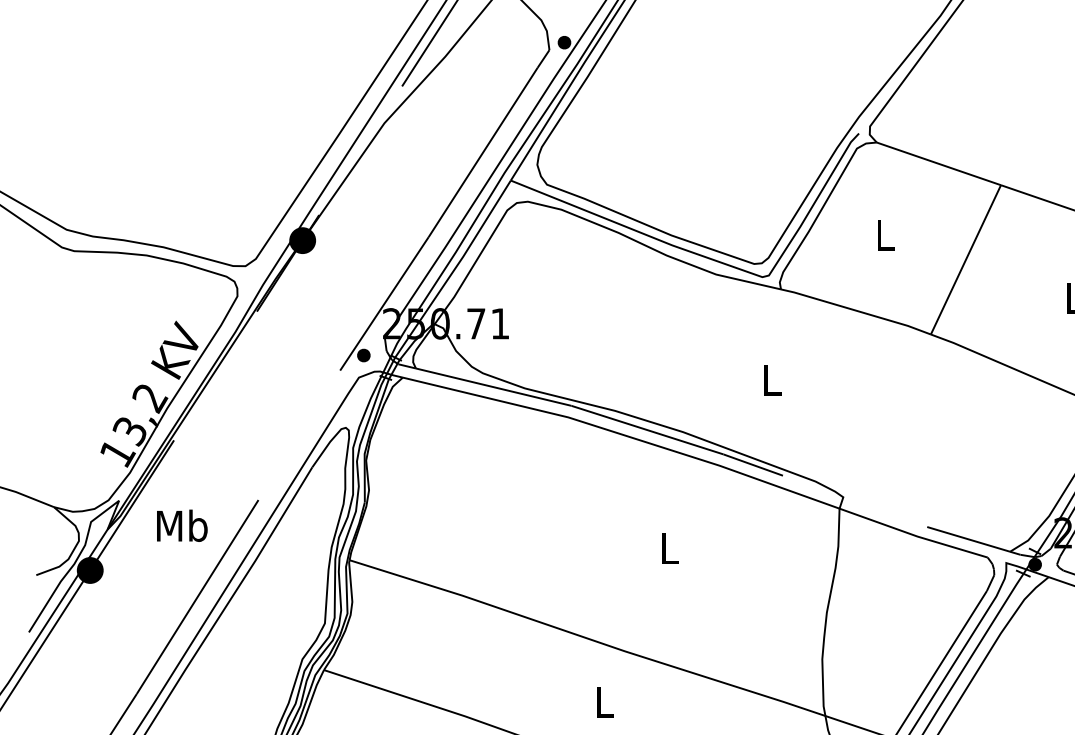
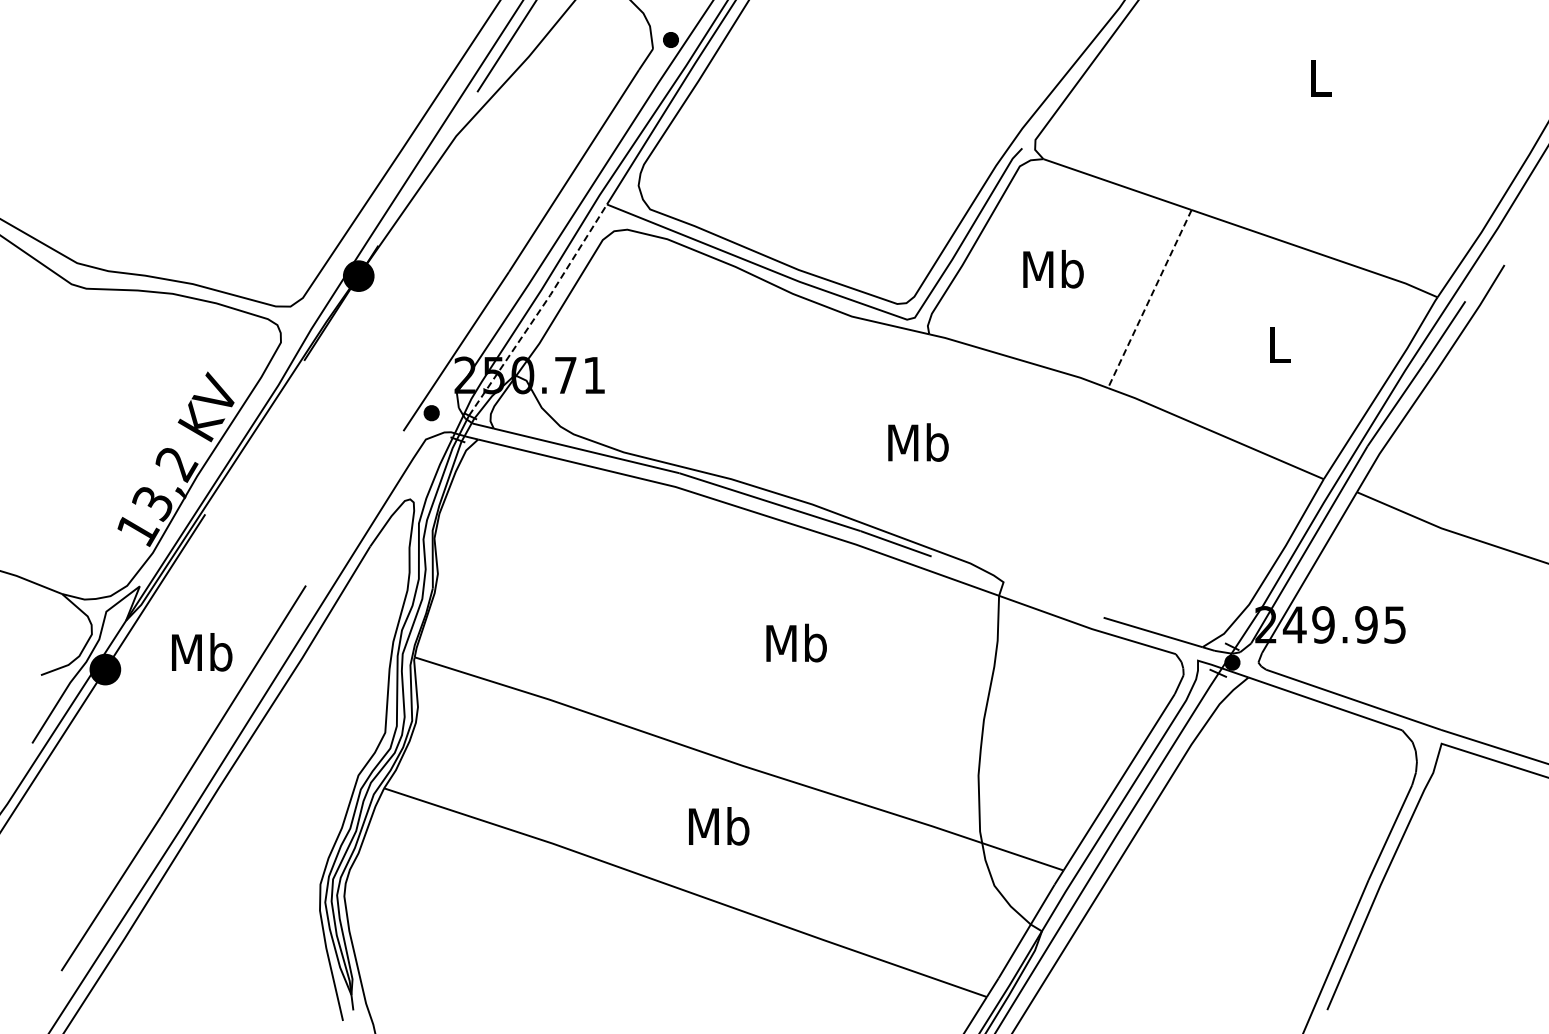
text: (885, 234) -> (1053, 268), L -> Mb
line: (965, 260) -> (1149, 299), solid -> dashed
line: (455, 269) -> (540, 310), solid -> dashed
text: (771, 380) -> (918, 442), L -> Mb
text: (182, 525) -> (202, 652), moved
text: (669, 547) -> (796, 642), L -> Mb
text: (605, 702) -> (719, 826), L -> Mb

